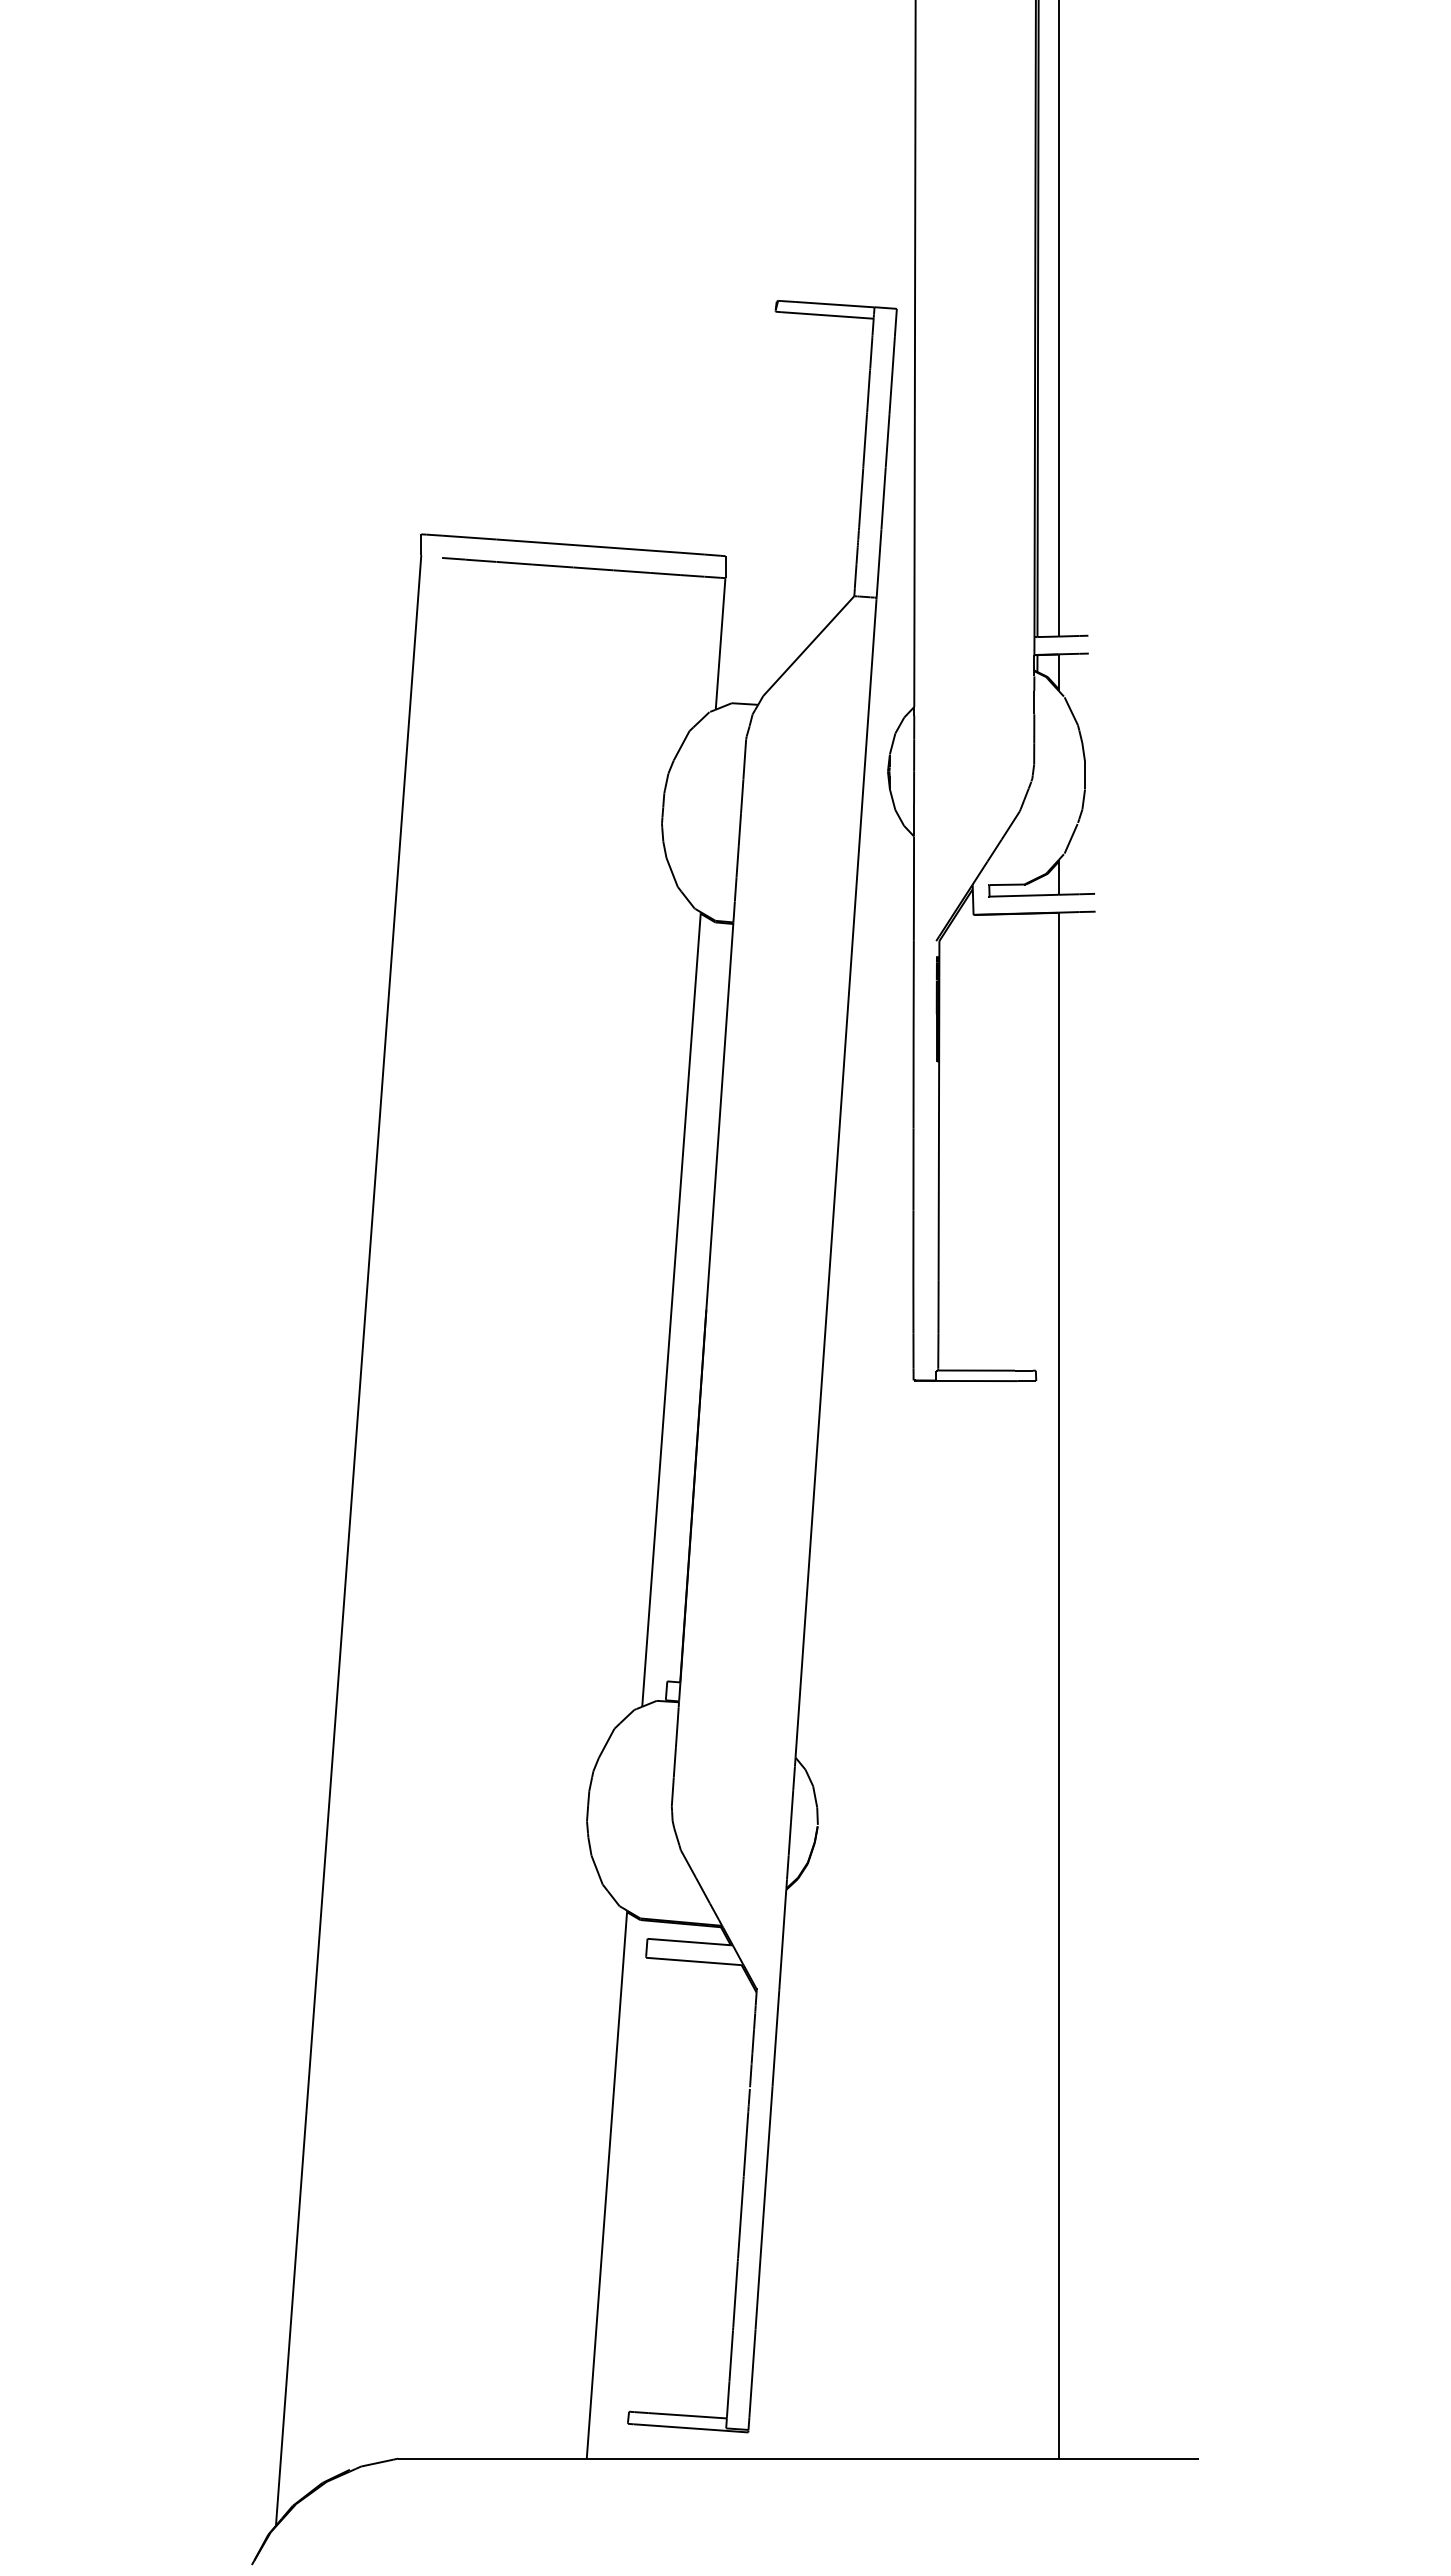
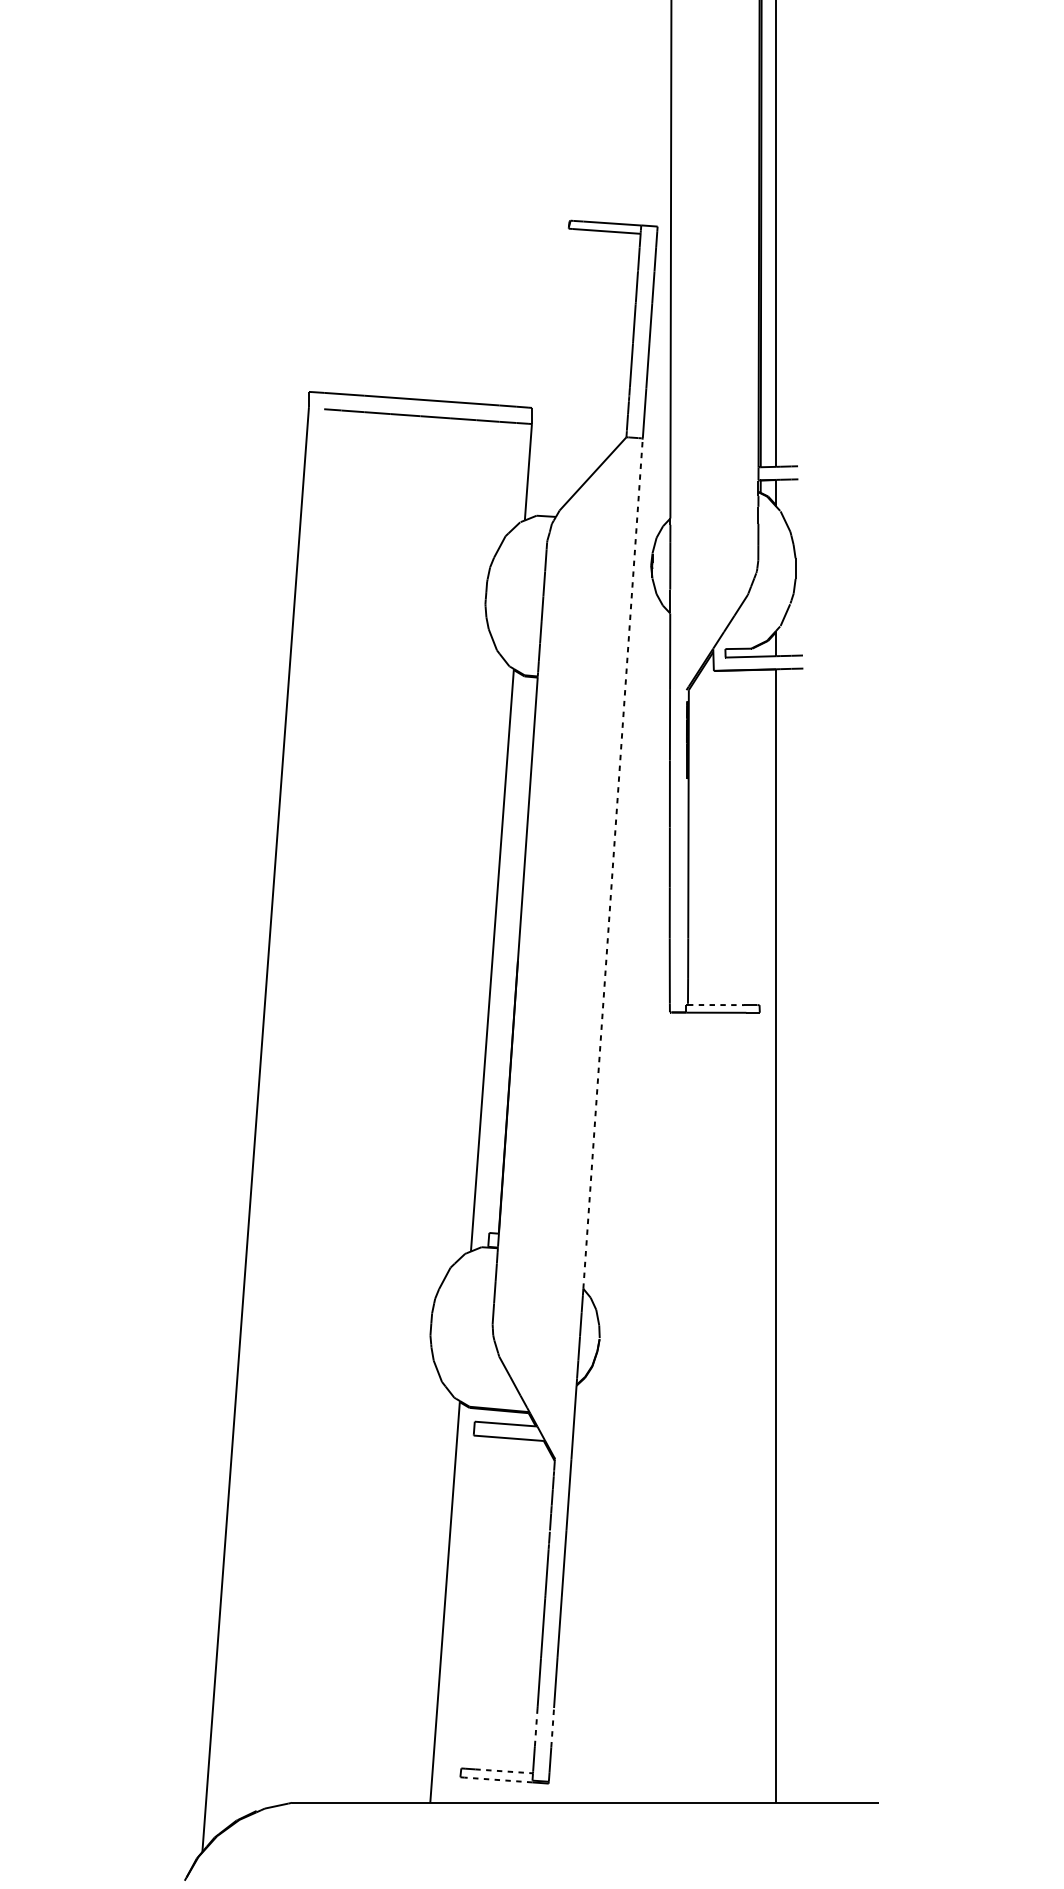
line: (836, 1178) -> (613, 864), solid -> dashed
line: (977, 1370) -> (716, 1004), solid -> dashed
line: (731, 2355) -> (536, 1727), solid -> dashed
line: (753, 2356) -> (552, 1727), solid -> dashed
line: (688, 2415) -> (504, 1771), solid -> dashed
line: (679, 2427) -> (498, 1779), solid -> dashed

